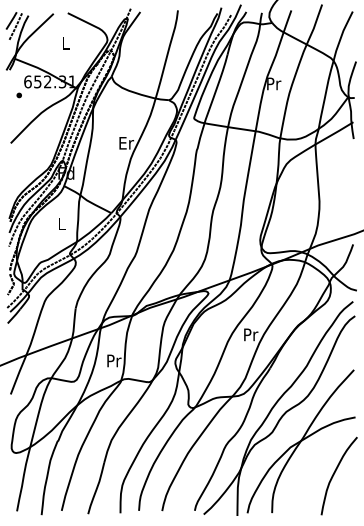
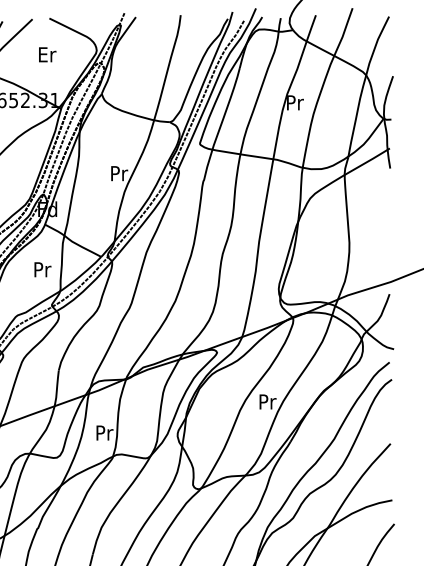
text: (66, 43) -> (47, 54), L -> Er
text: (126, 143) -> (119, 173), Er -> Pr
text: (62, 223) -> (43, 269), L -> Pr

